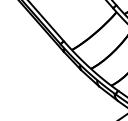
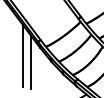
line: (40, 64) -> (22, 55), added
line: (53, 72) -> (31, 62), added

